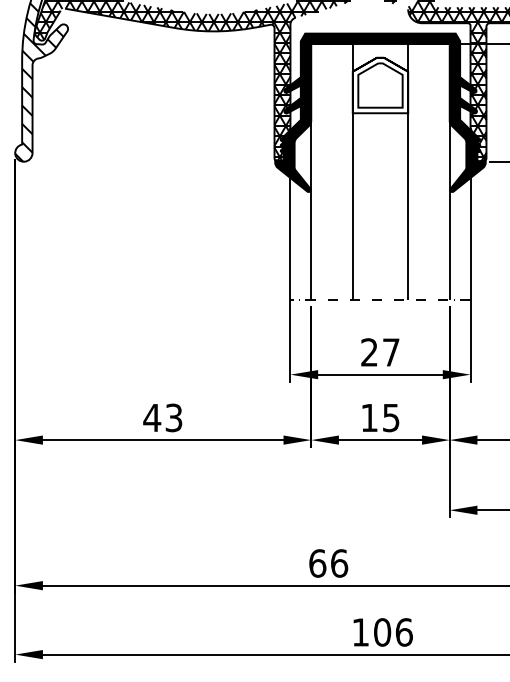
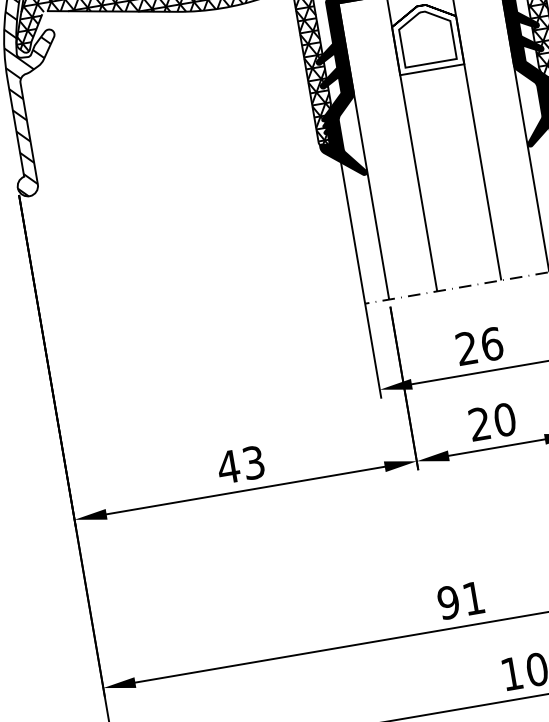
text: (391, 352) -> (492, 344), 27 -> 26
text: (380, 417) -> (492, 421), 15 -> 20
text: (328, 563) -> (461, 600), 66 -> 91

